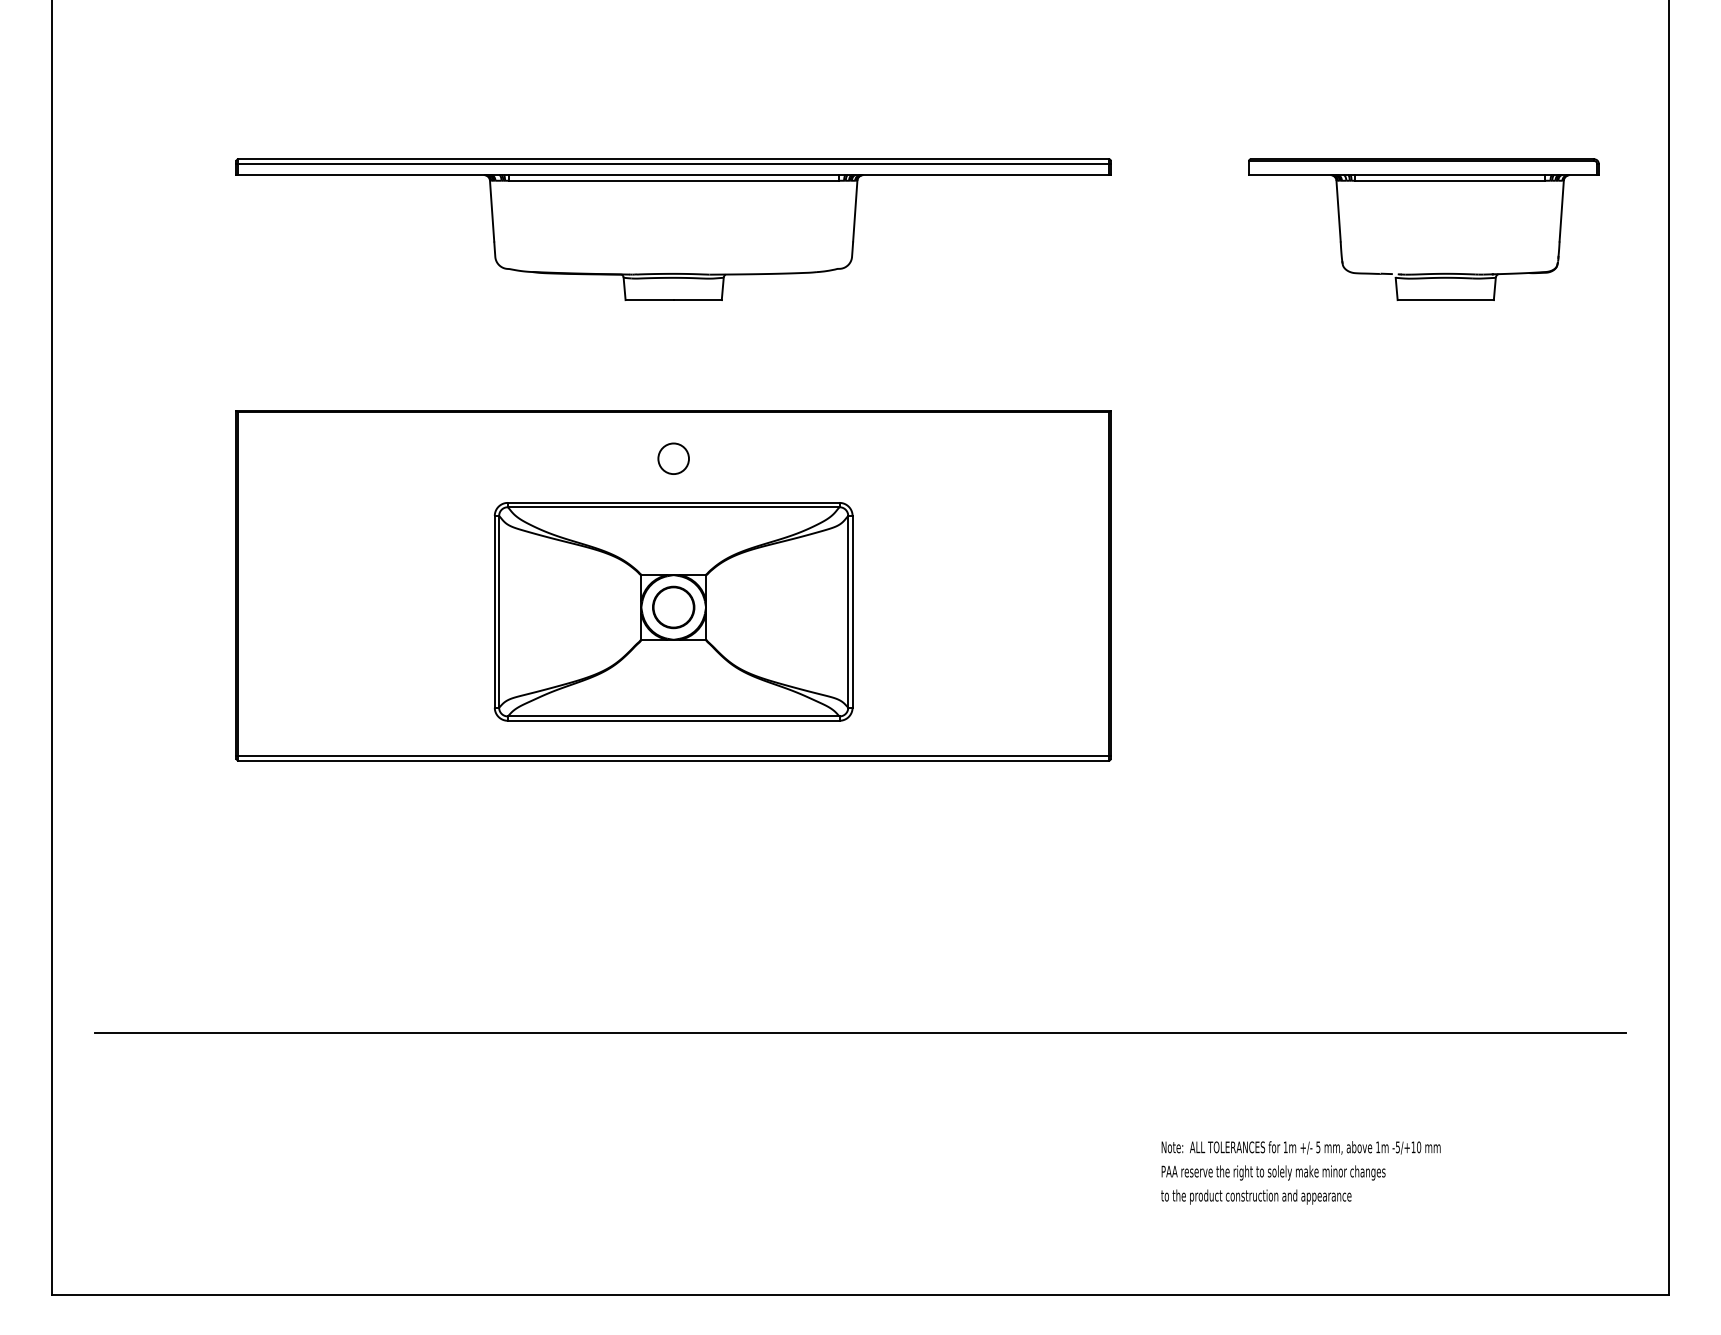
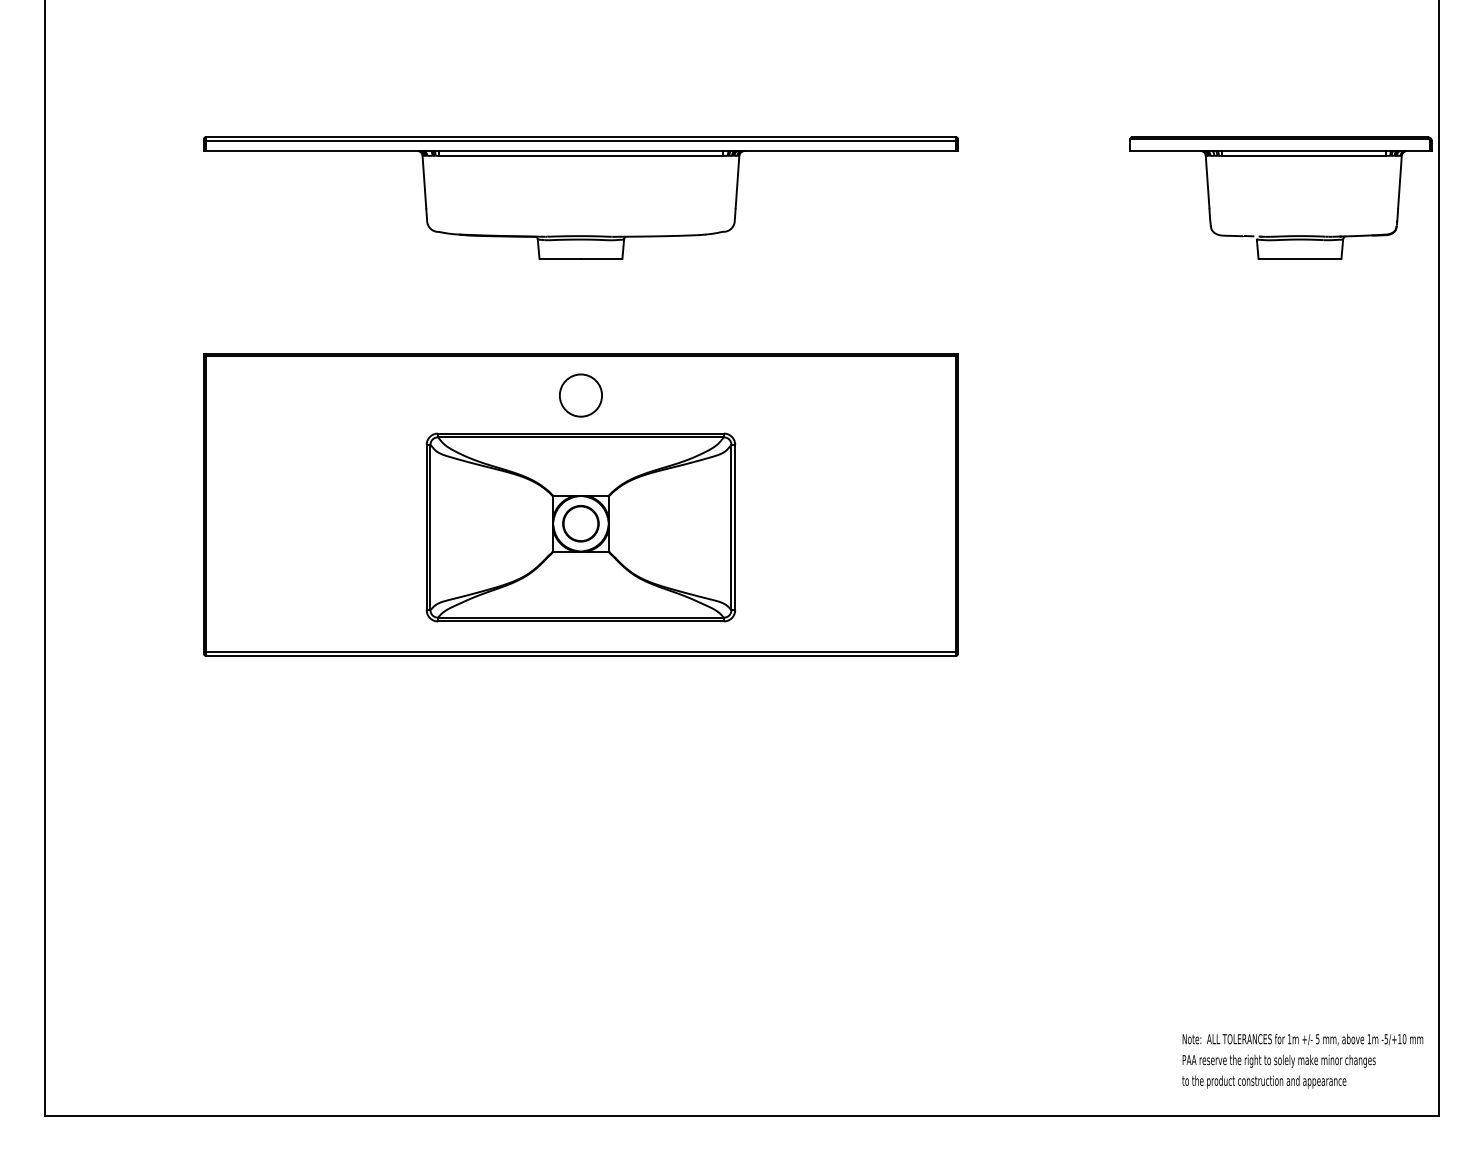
part: (1423, 273) -> (1280, 235), moved
circle: (673, 458) -> (580, 395), size x1.6
line: (860, 1032) -> (742, 890), removed
text: (1300, 1172) -> (1302, 1060), moved

